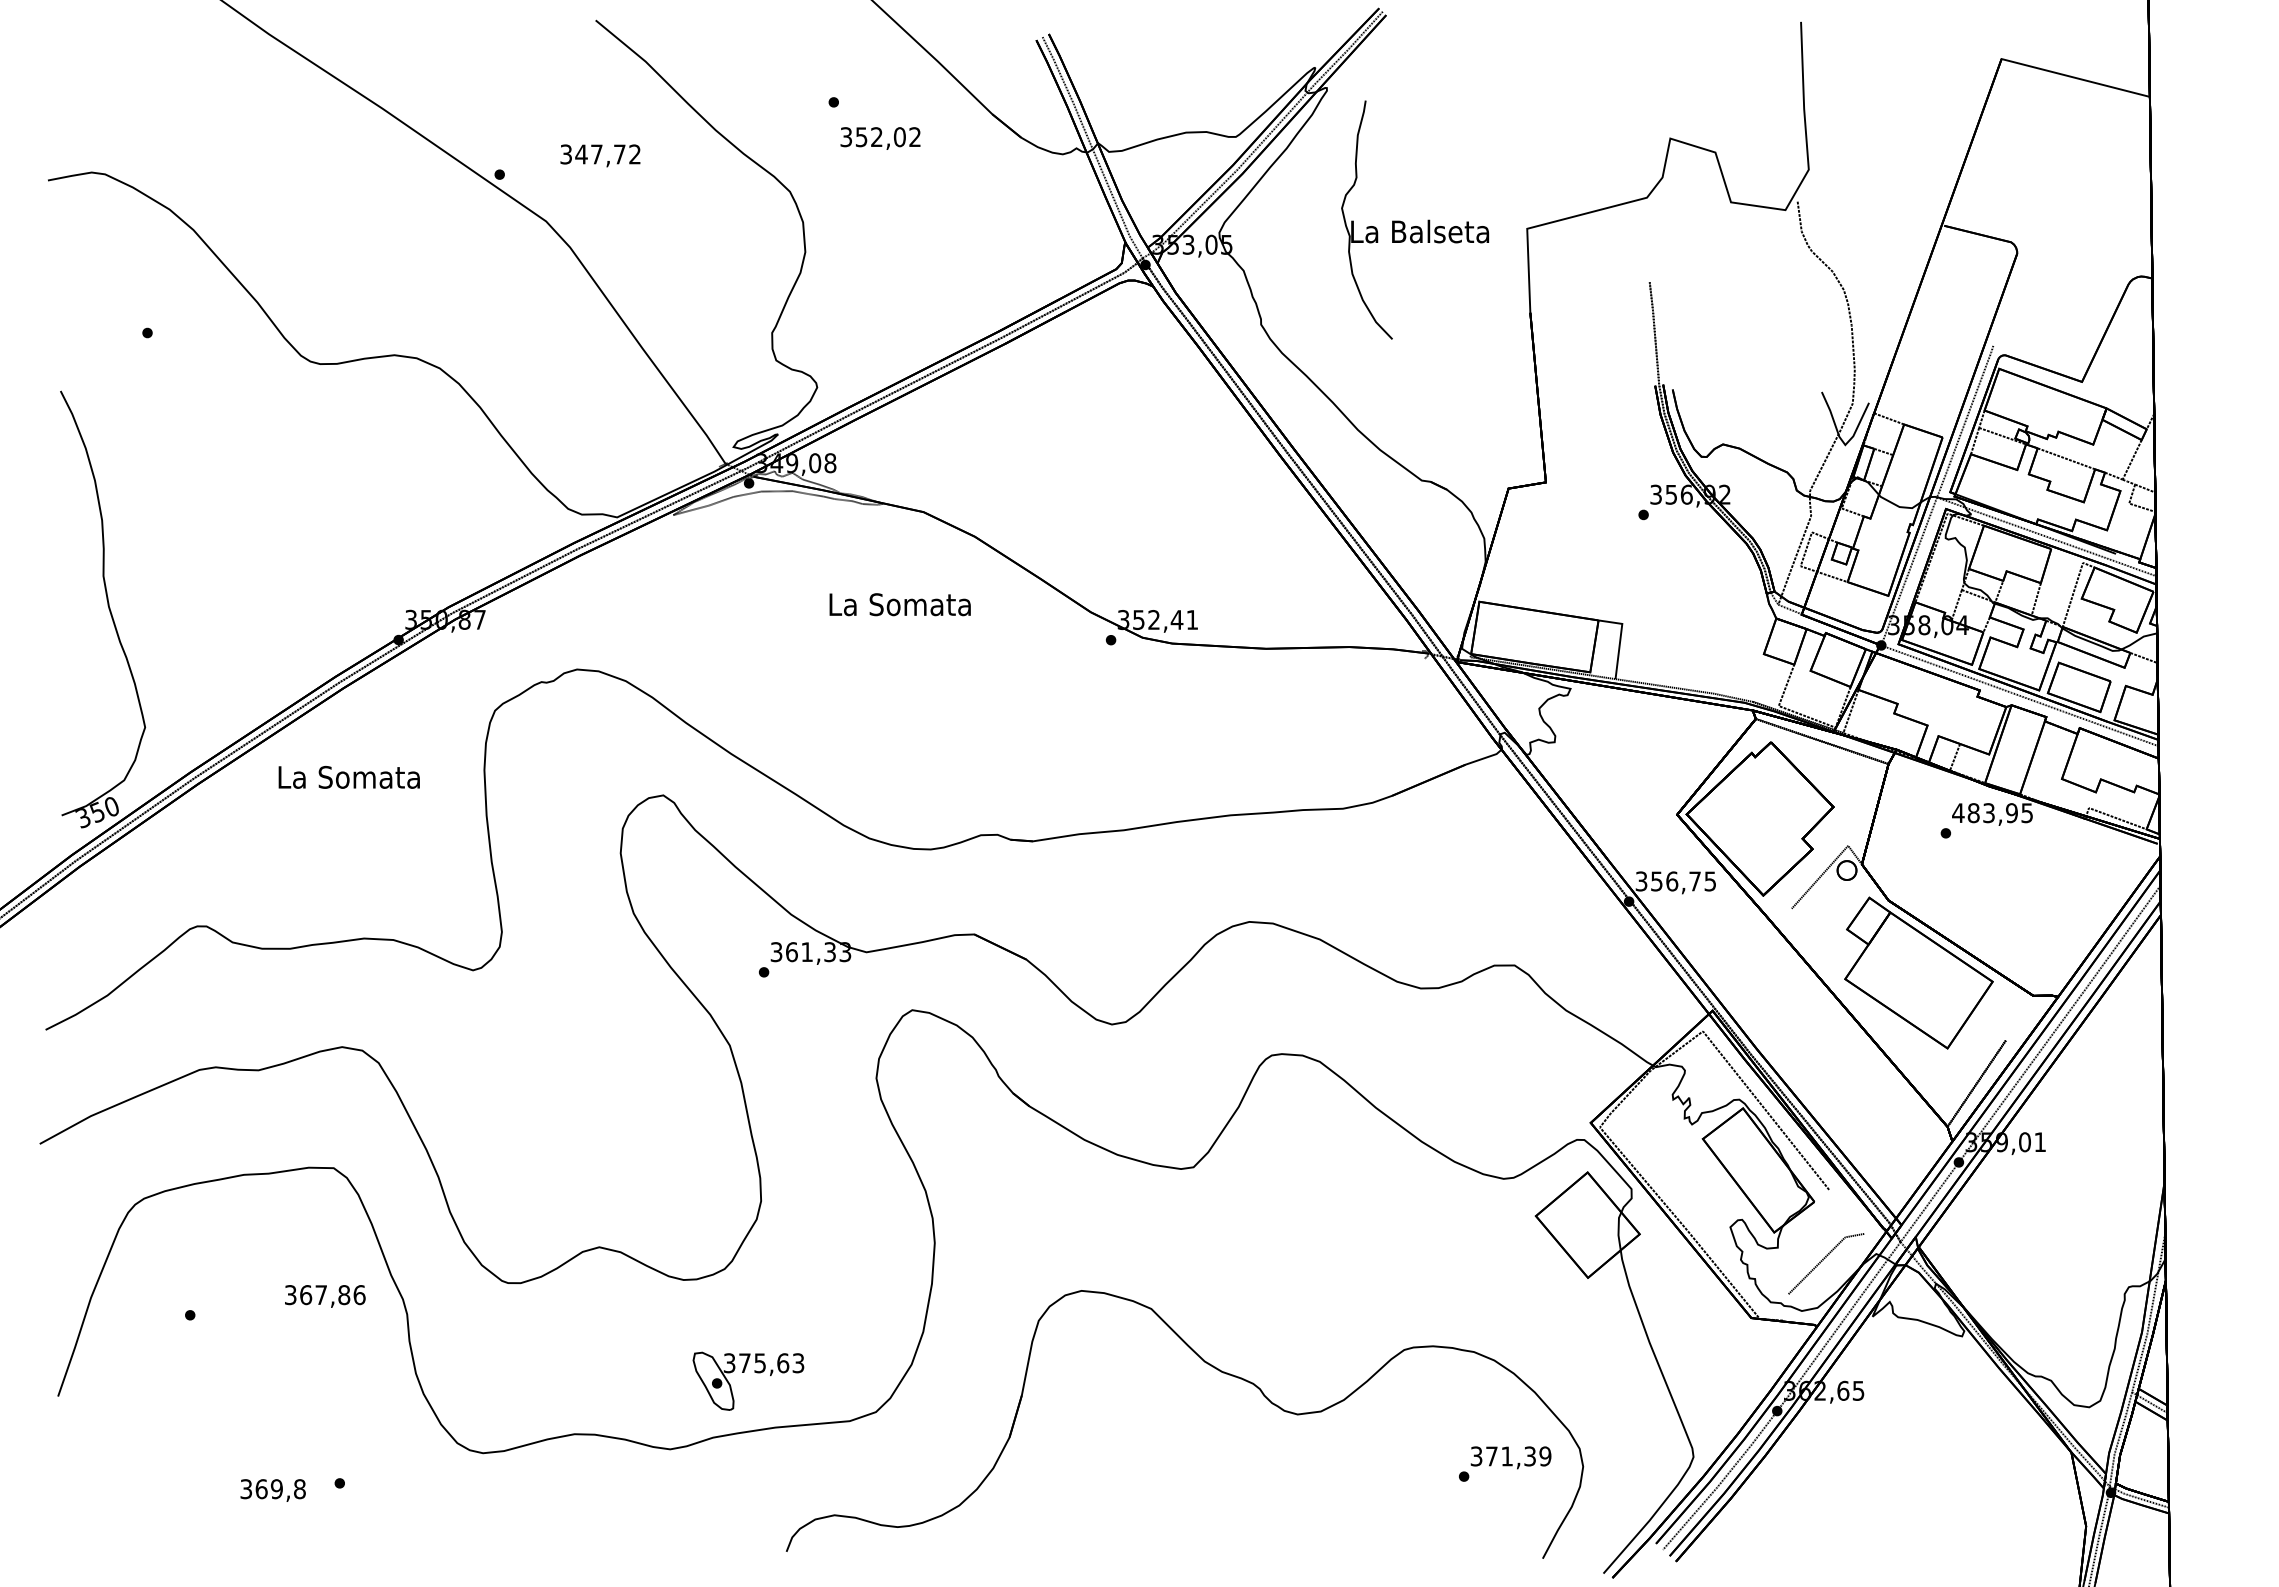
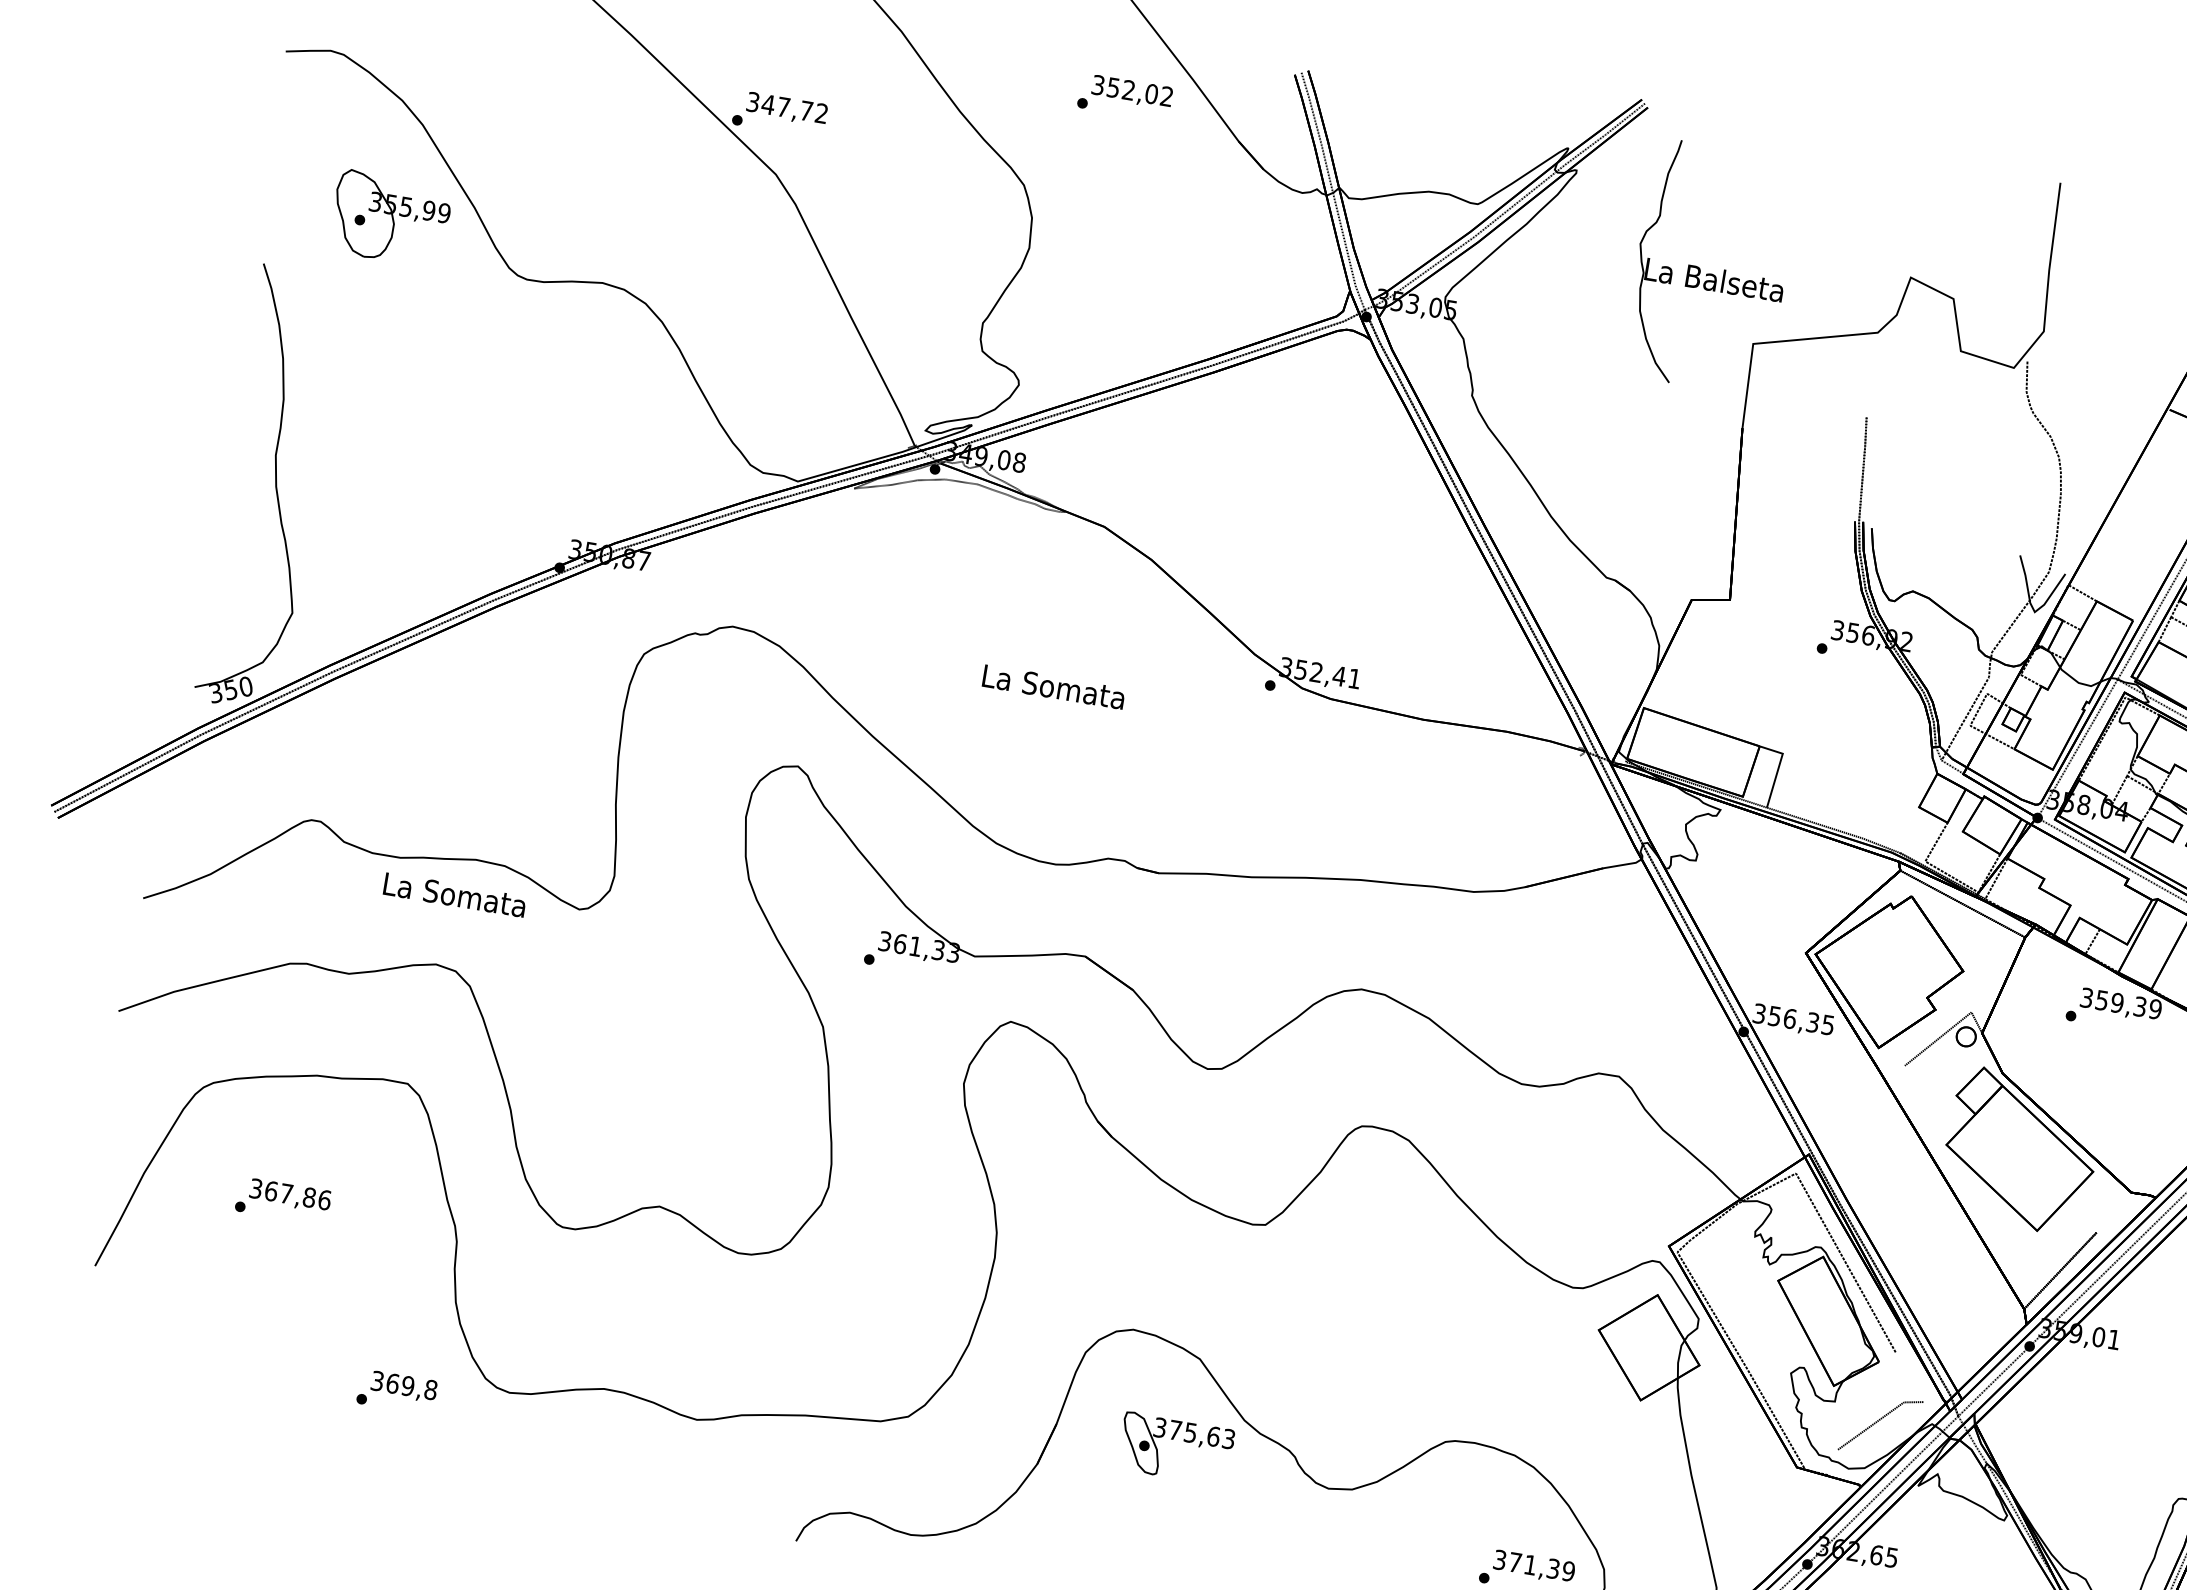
text: (880, 138) -> (1132, 92), moved
text: (600, 155) -> (787, 108), moved
part: (1415, 226) -> (1710, 274), moved
part: (176, 326) -> (389, 218), added
text: (899, 604) -> (1053, 686), moved
text: (348, 777) -> (454, 895), moved
text: (1992, 813) -> (2120, 1003), 483,95 -> 359,39
text: (1694, 881) -> (1812, 1022), 356,75 -> 356,35
text: (325, 1296) -> (290, 1195), moved
part: (744, 1372) -> (1173, 1439), moved
text: (272, 1490) -> (403, 1386), moved

